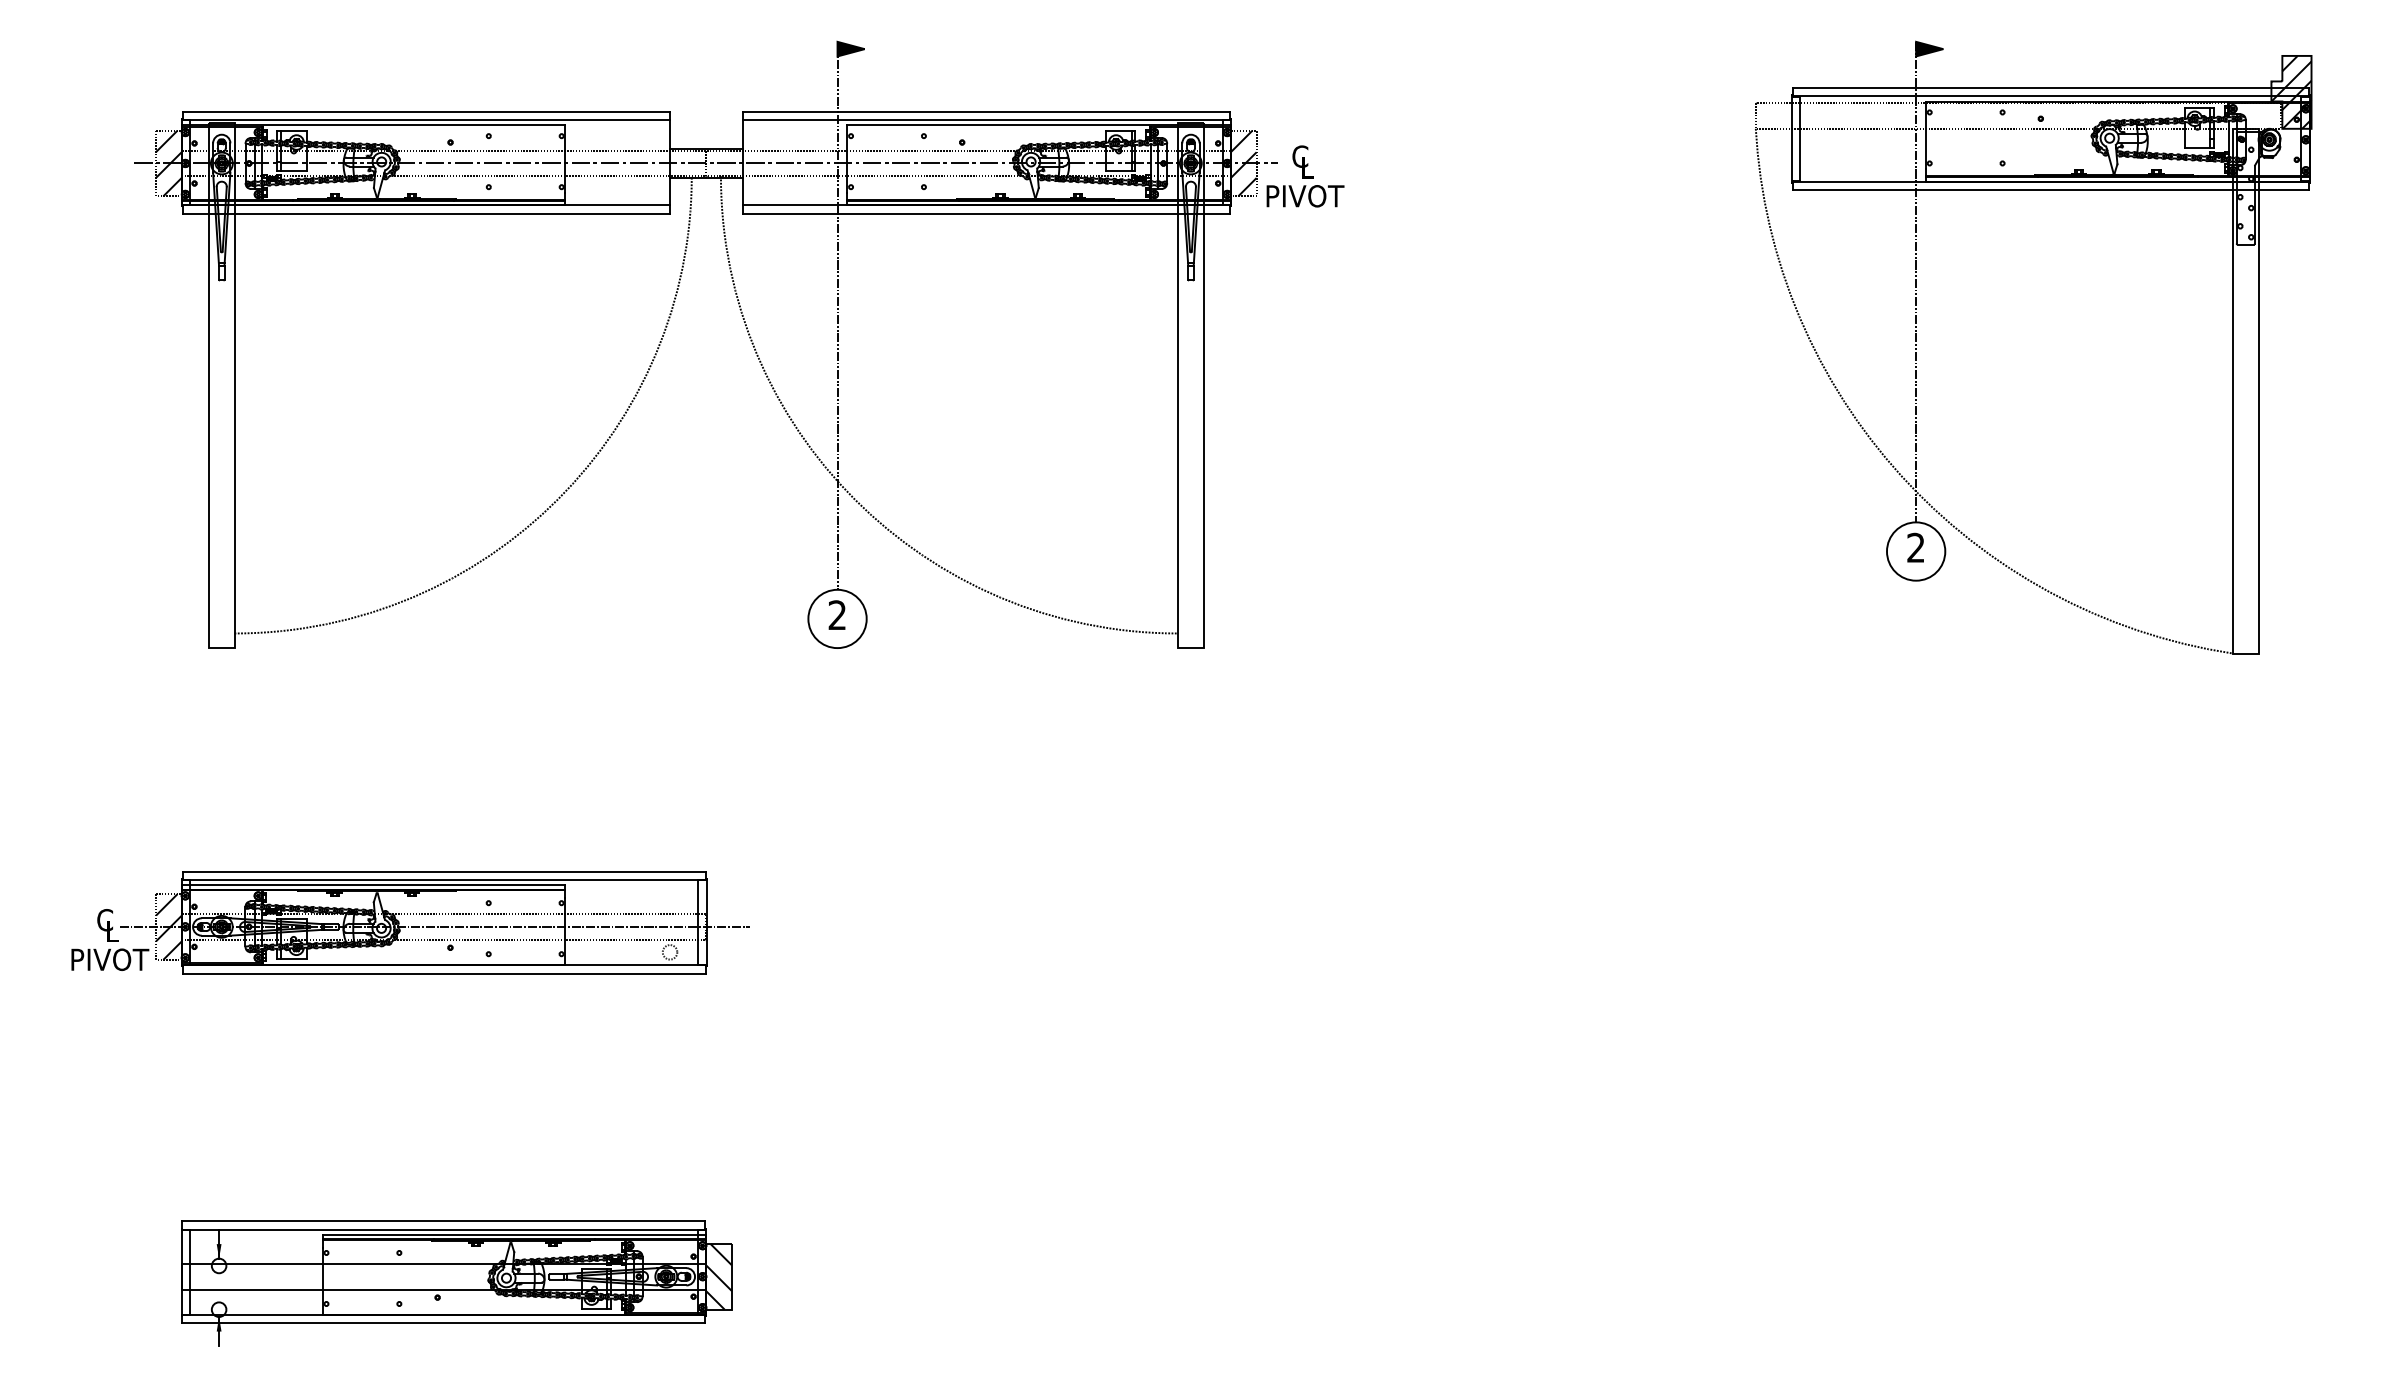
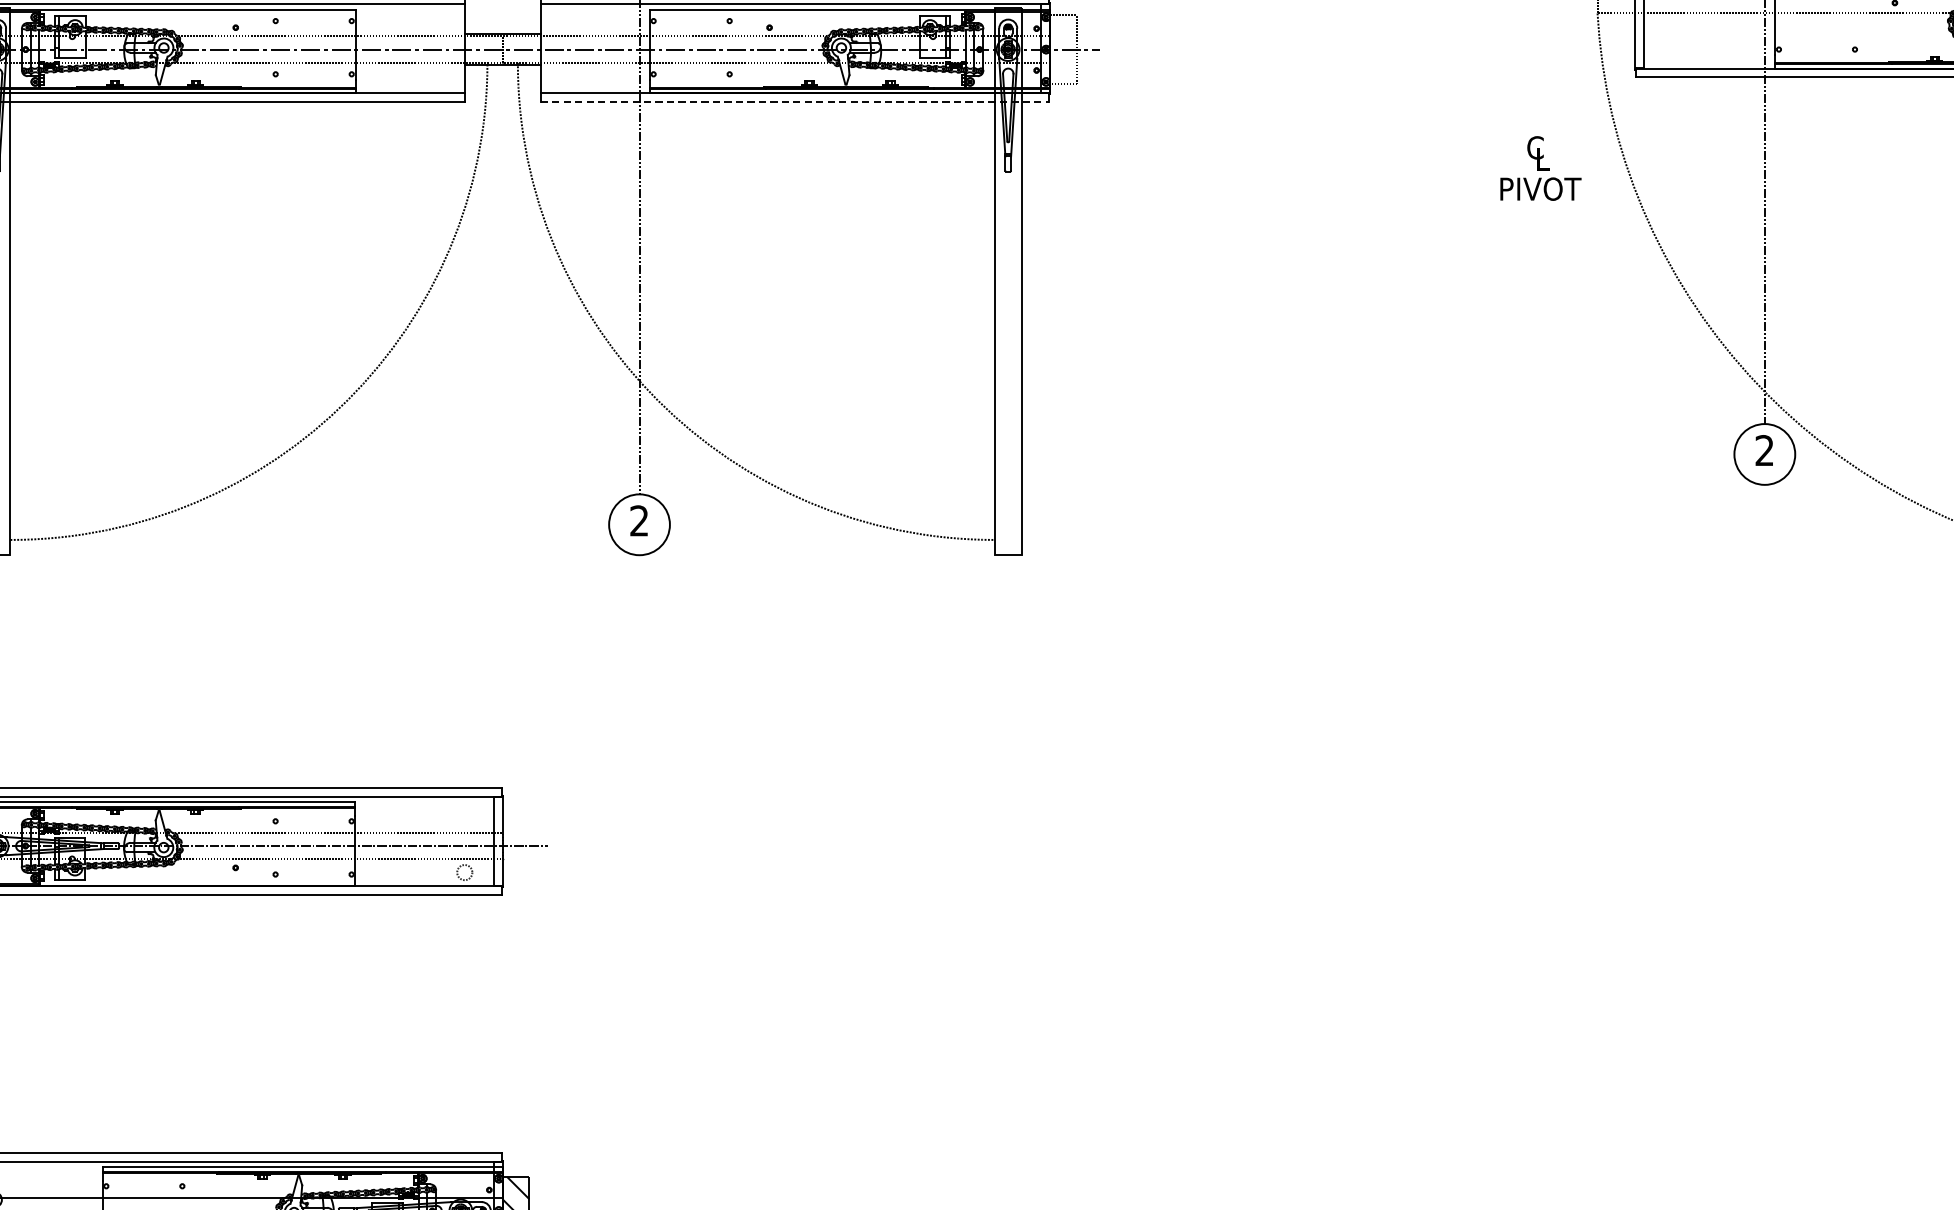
hatch: (1243, 163) -> (1063, 49), removed
text: (1305, 176) -> (1540, 168), moved
line: (986, 213) -> (794, 101), solid -> dashed

